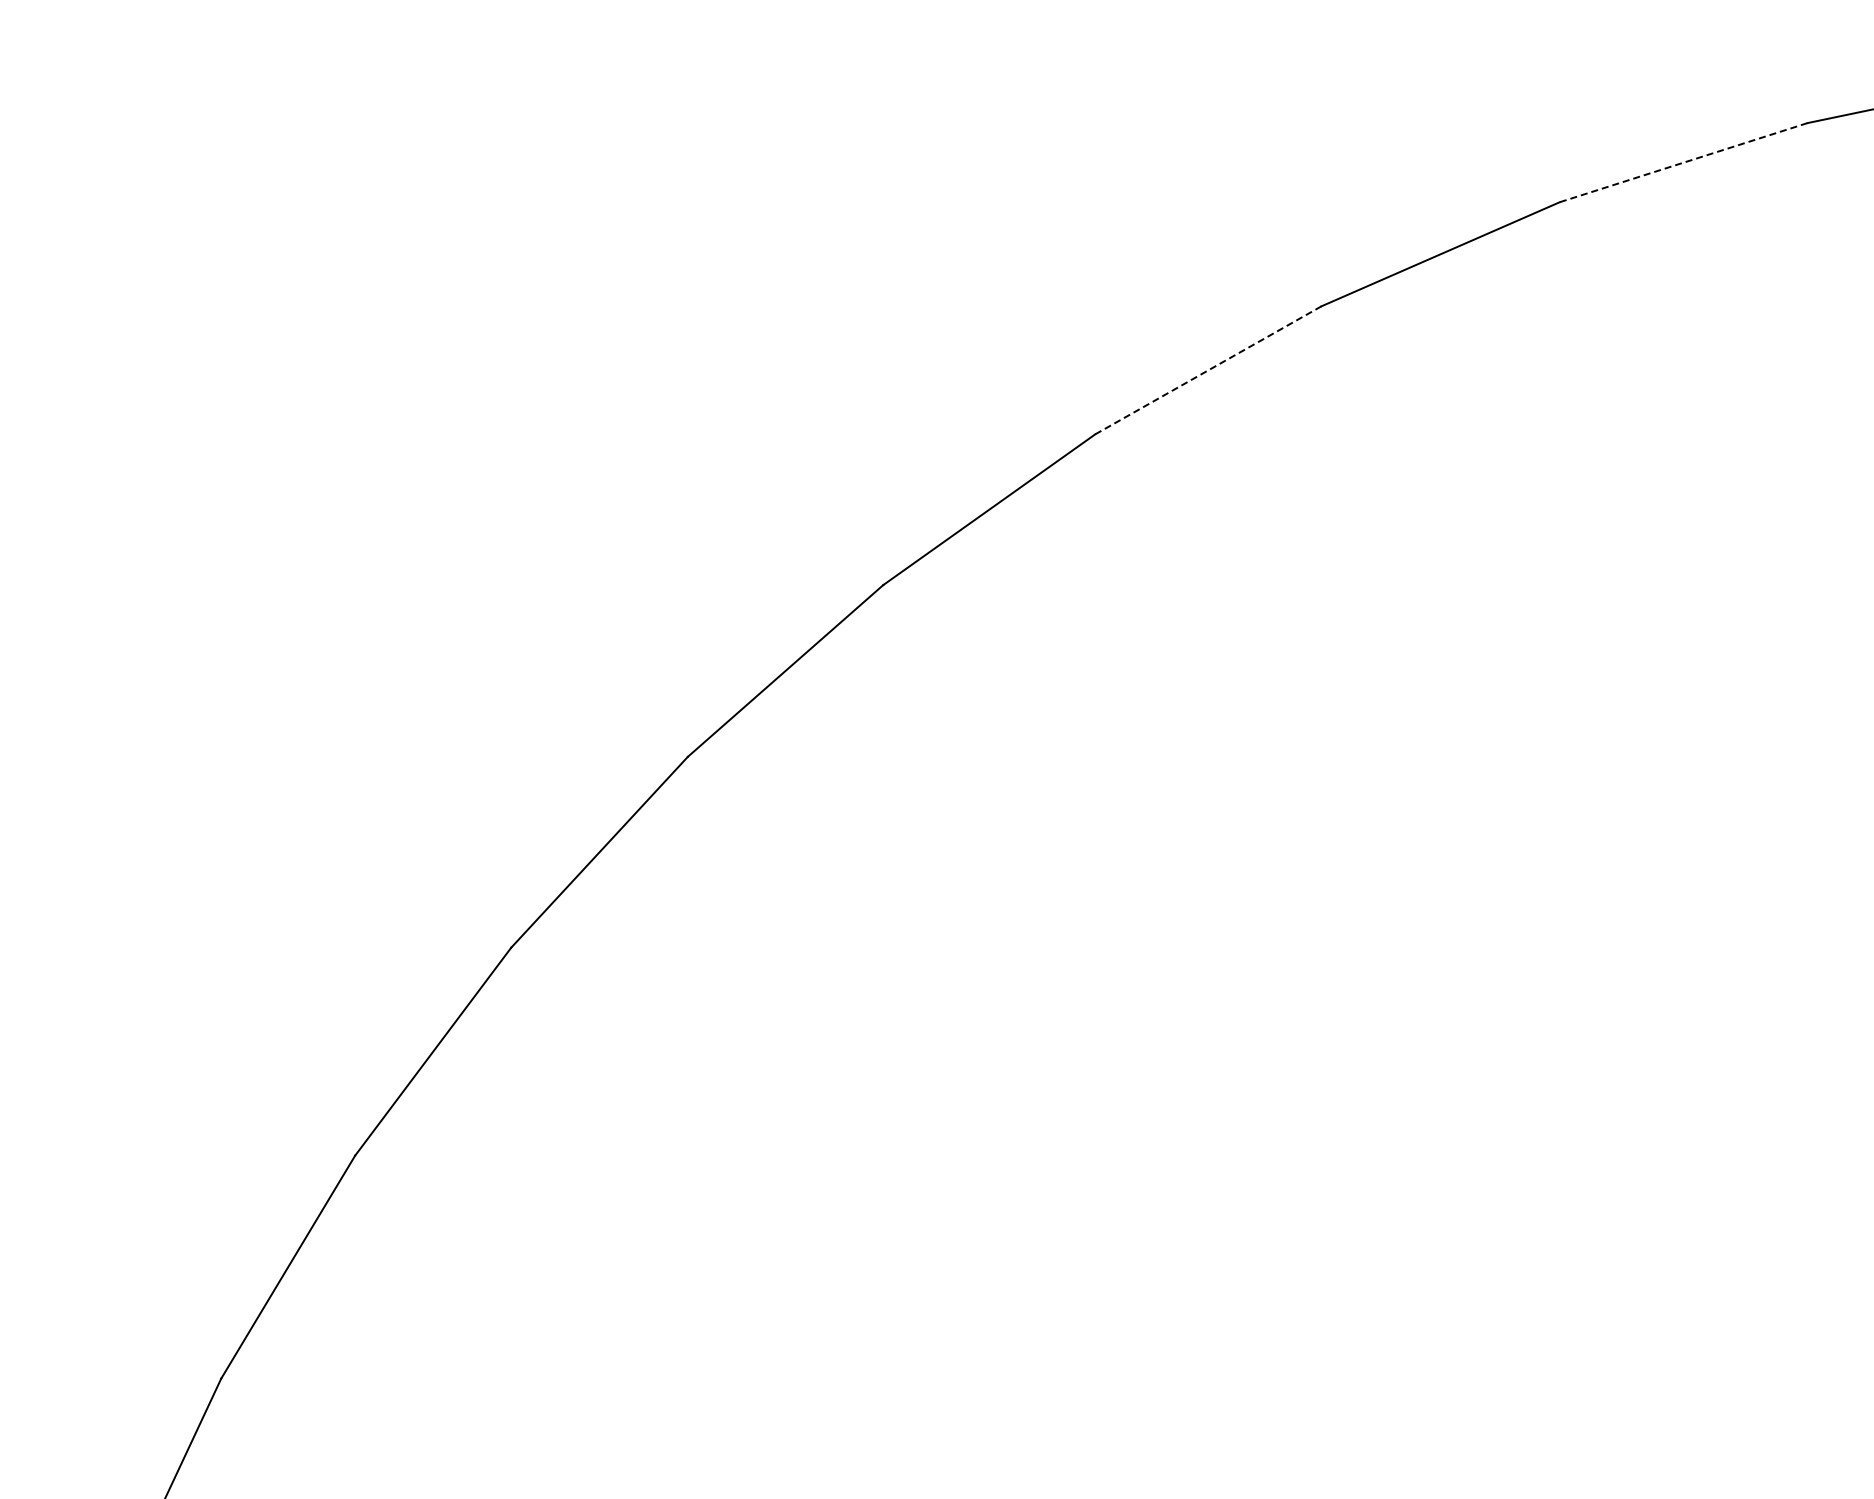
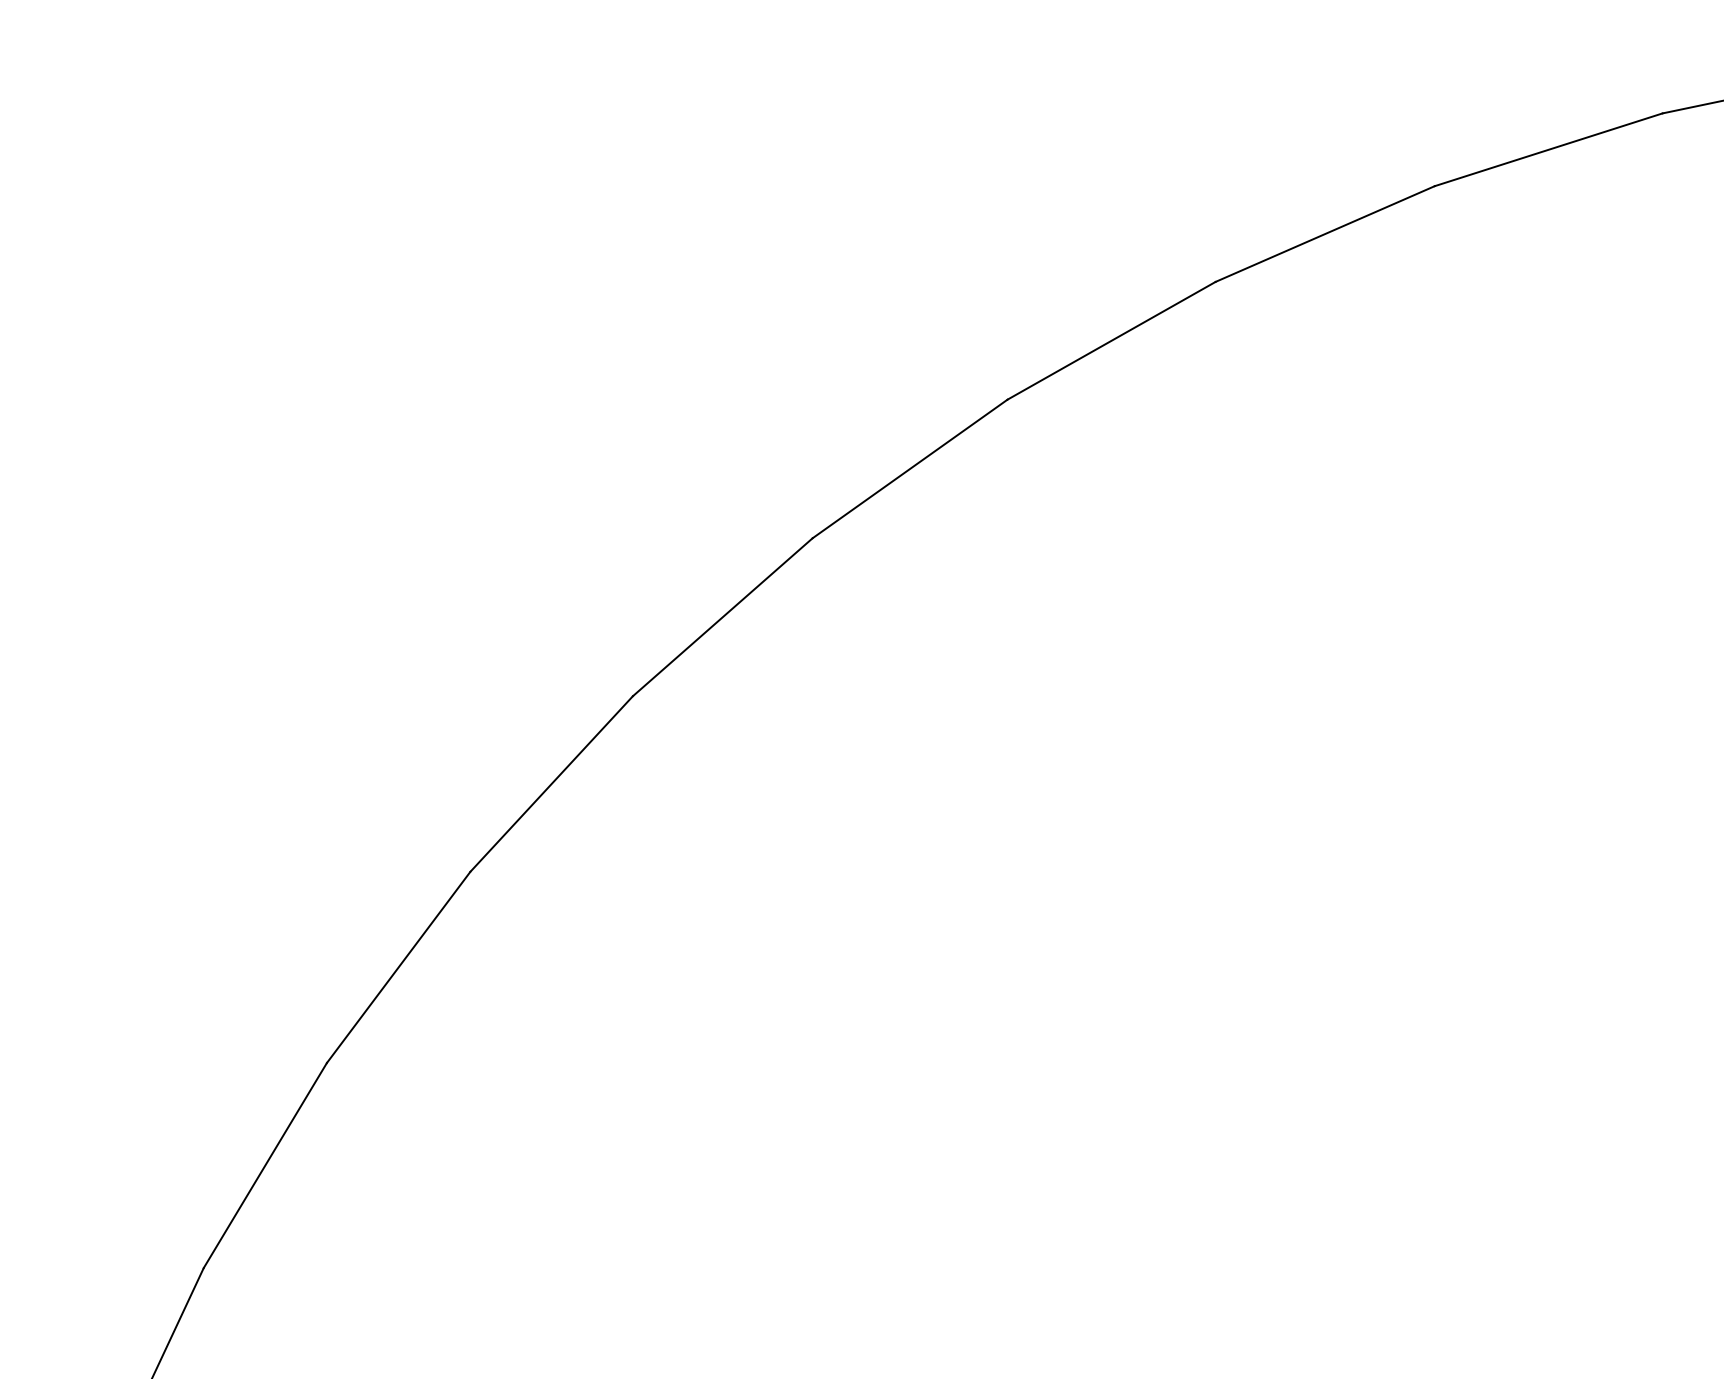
line: (1683, 162) -> (1548, 149), dashed -> solid
line: (1207, 370) -> (1110, 340), dashed -> solid

